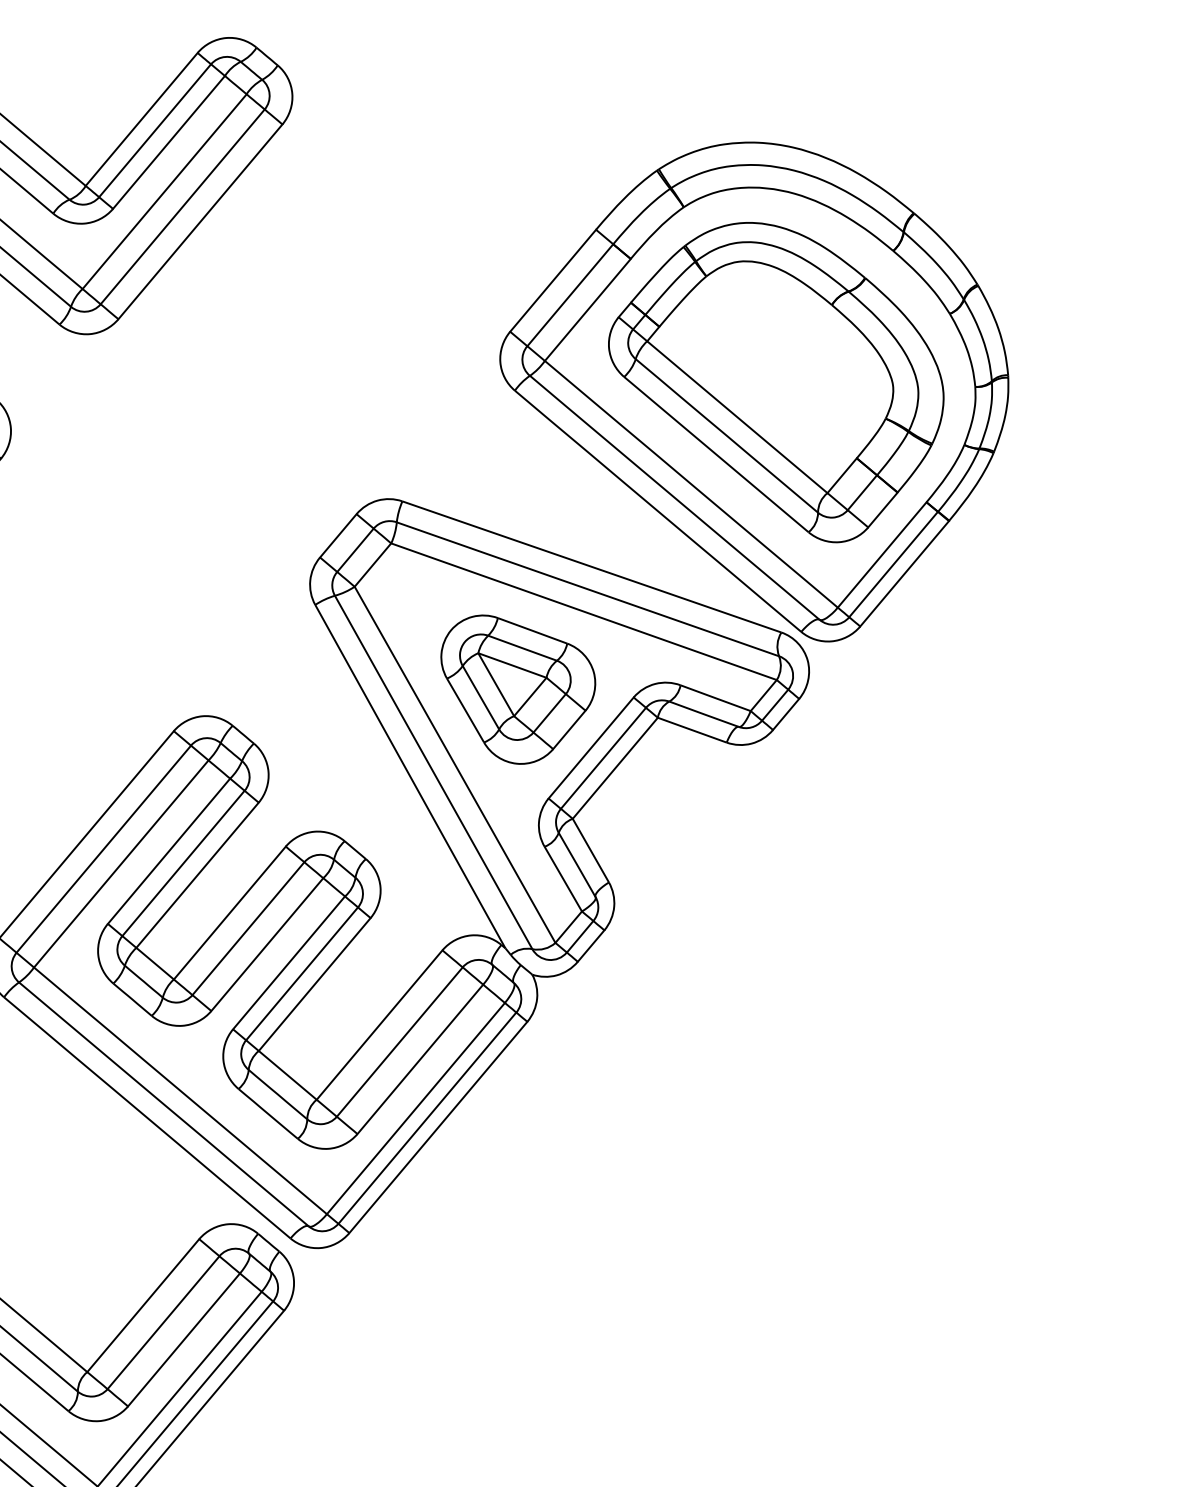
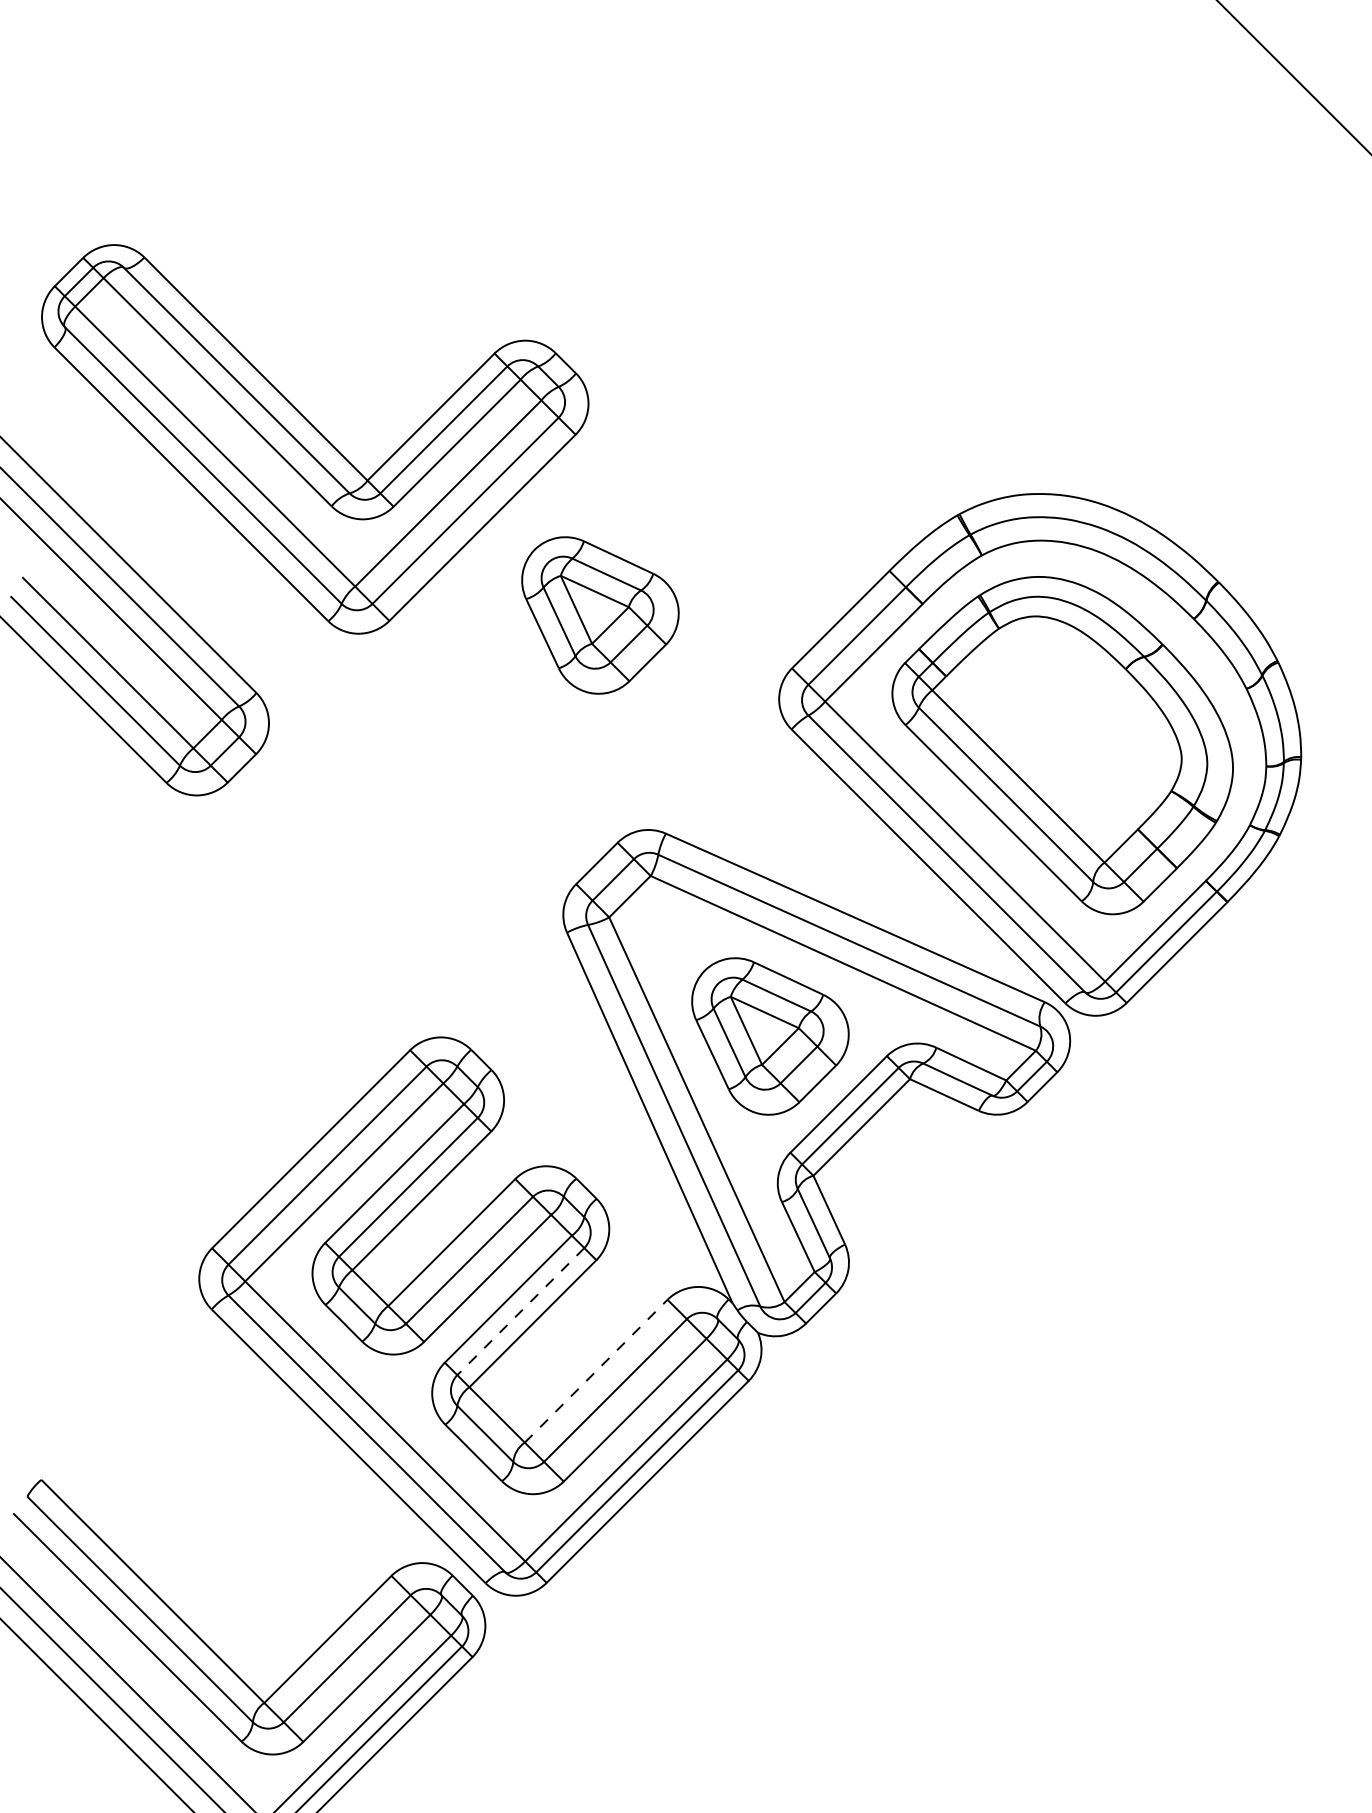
part: (321, 296) -> (600, 615), added
line: (301, 973) -> (520, 1311), solid -> dashed
line: (379, 1025) -> (596, 1371), solid -> dashed

